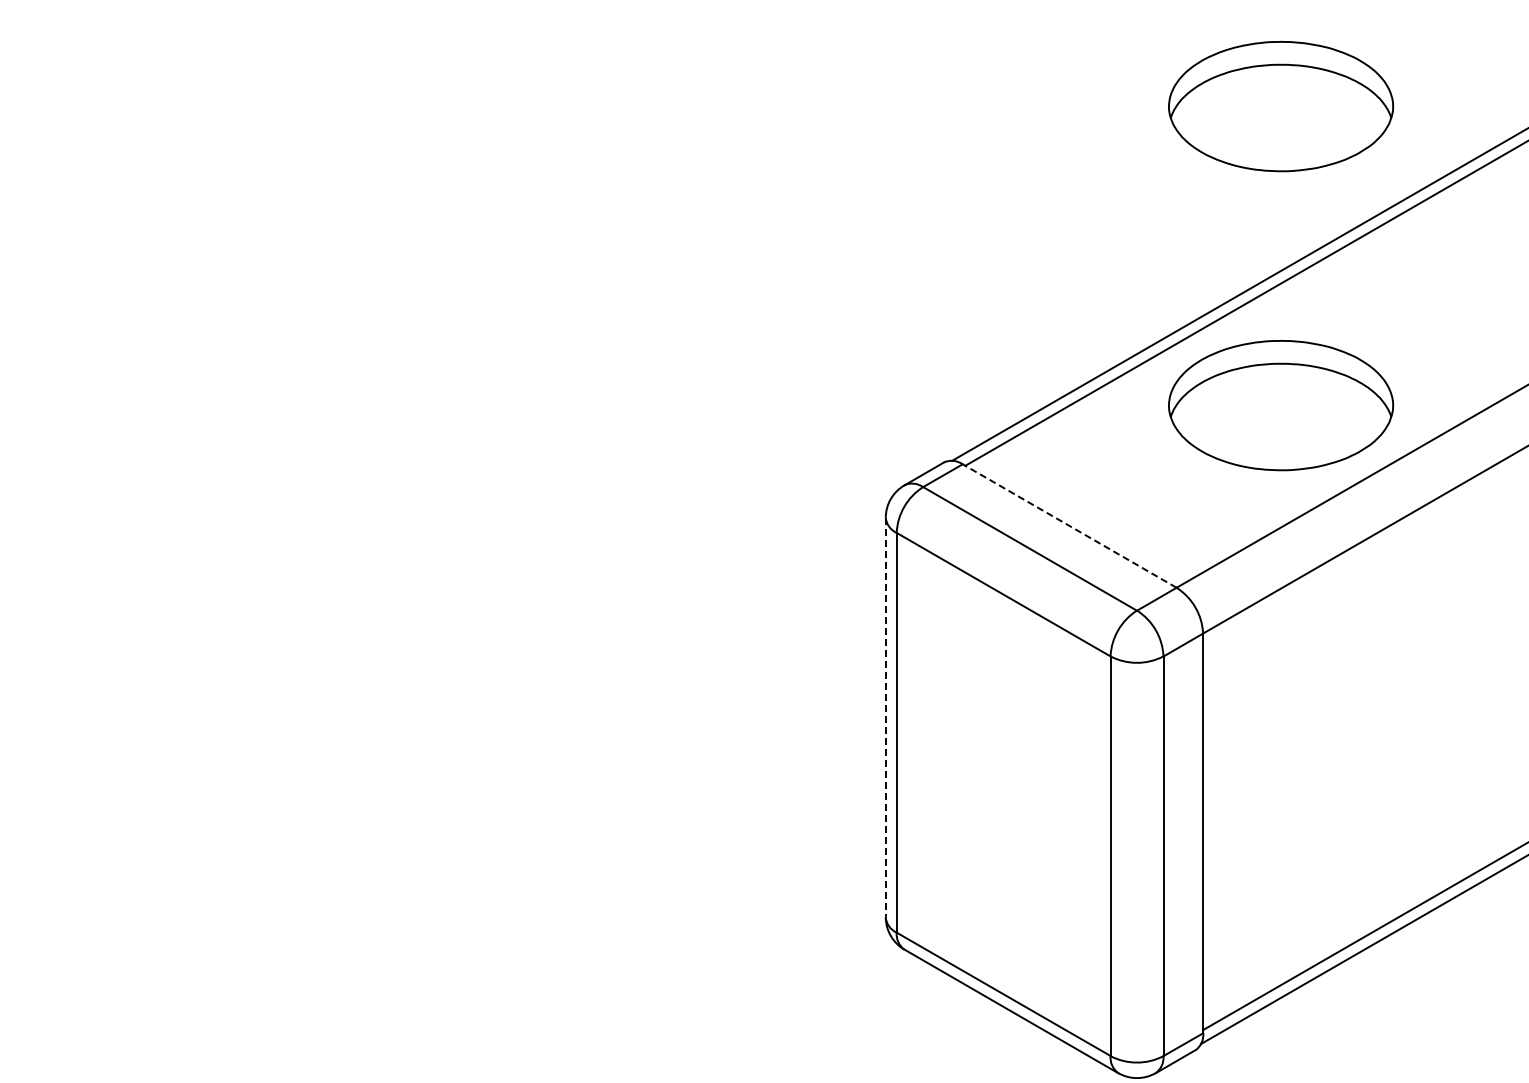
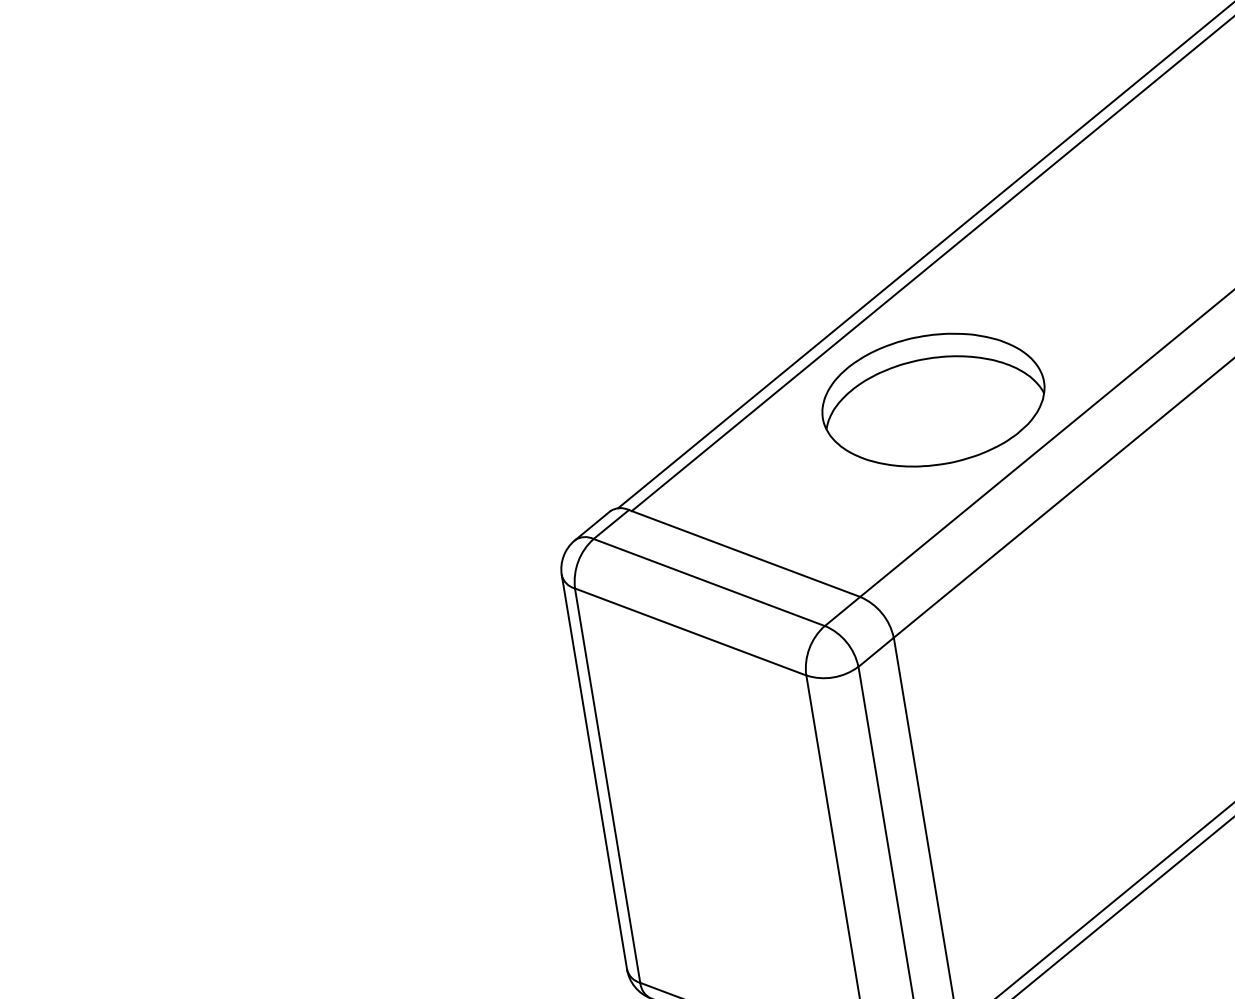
part: (1280, 106) -> (884, 105), removed
line: (1069, 525) -> (744, 552), dashed -> solid
line: (885, 717) -> (594, 772), dashed -> solid

